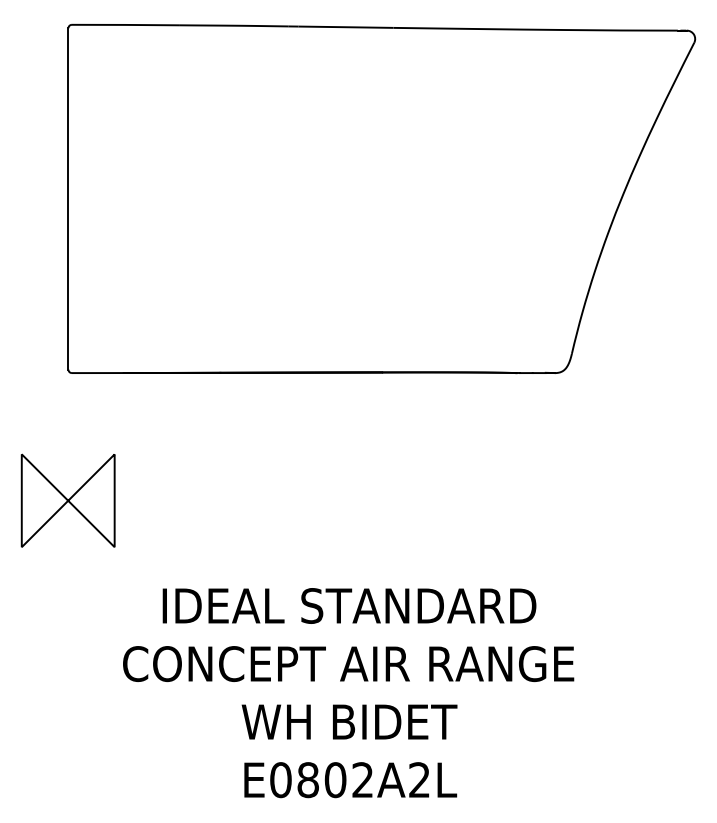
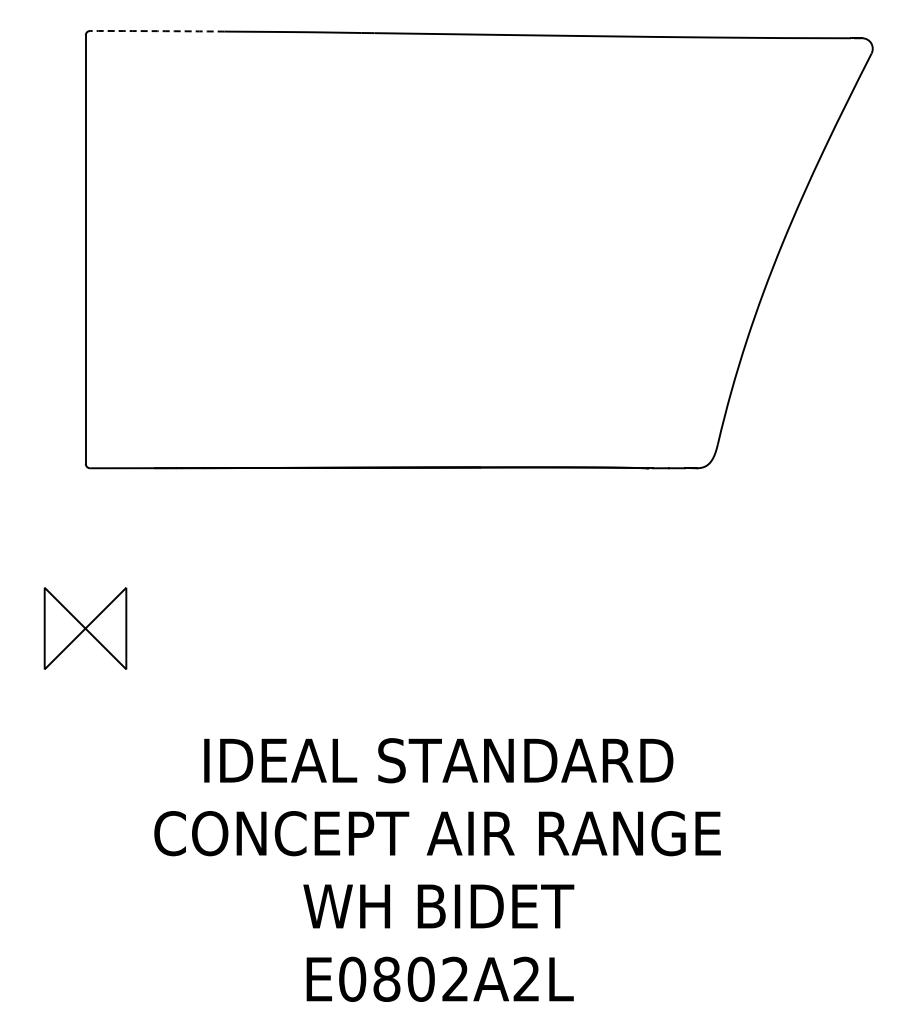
arc: (125, 25) -> (157, 31), solid -> dashed
part: (68, 500) -> (85, 628), size x0.7

